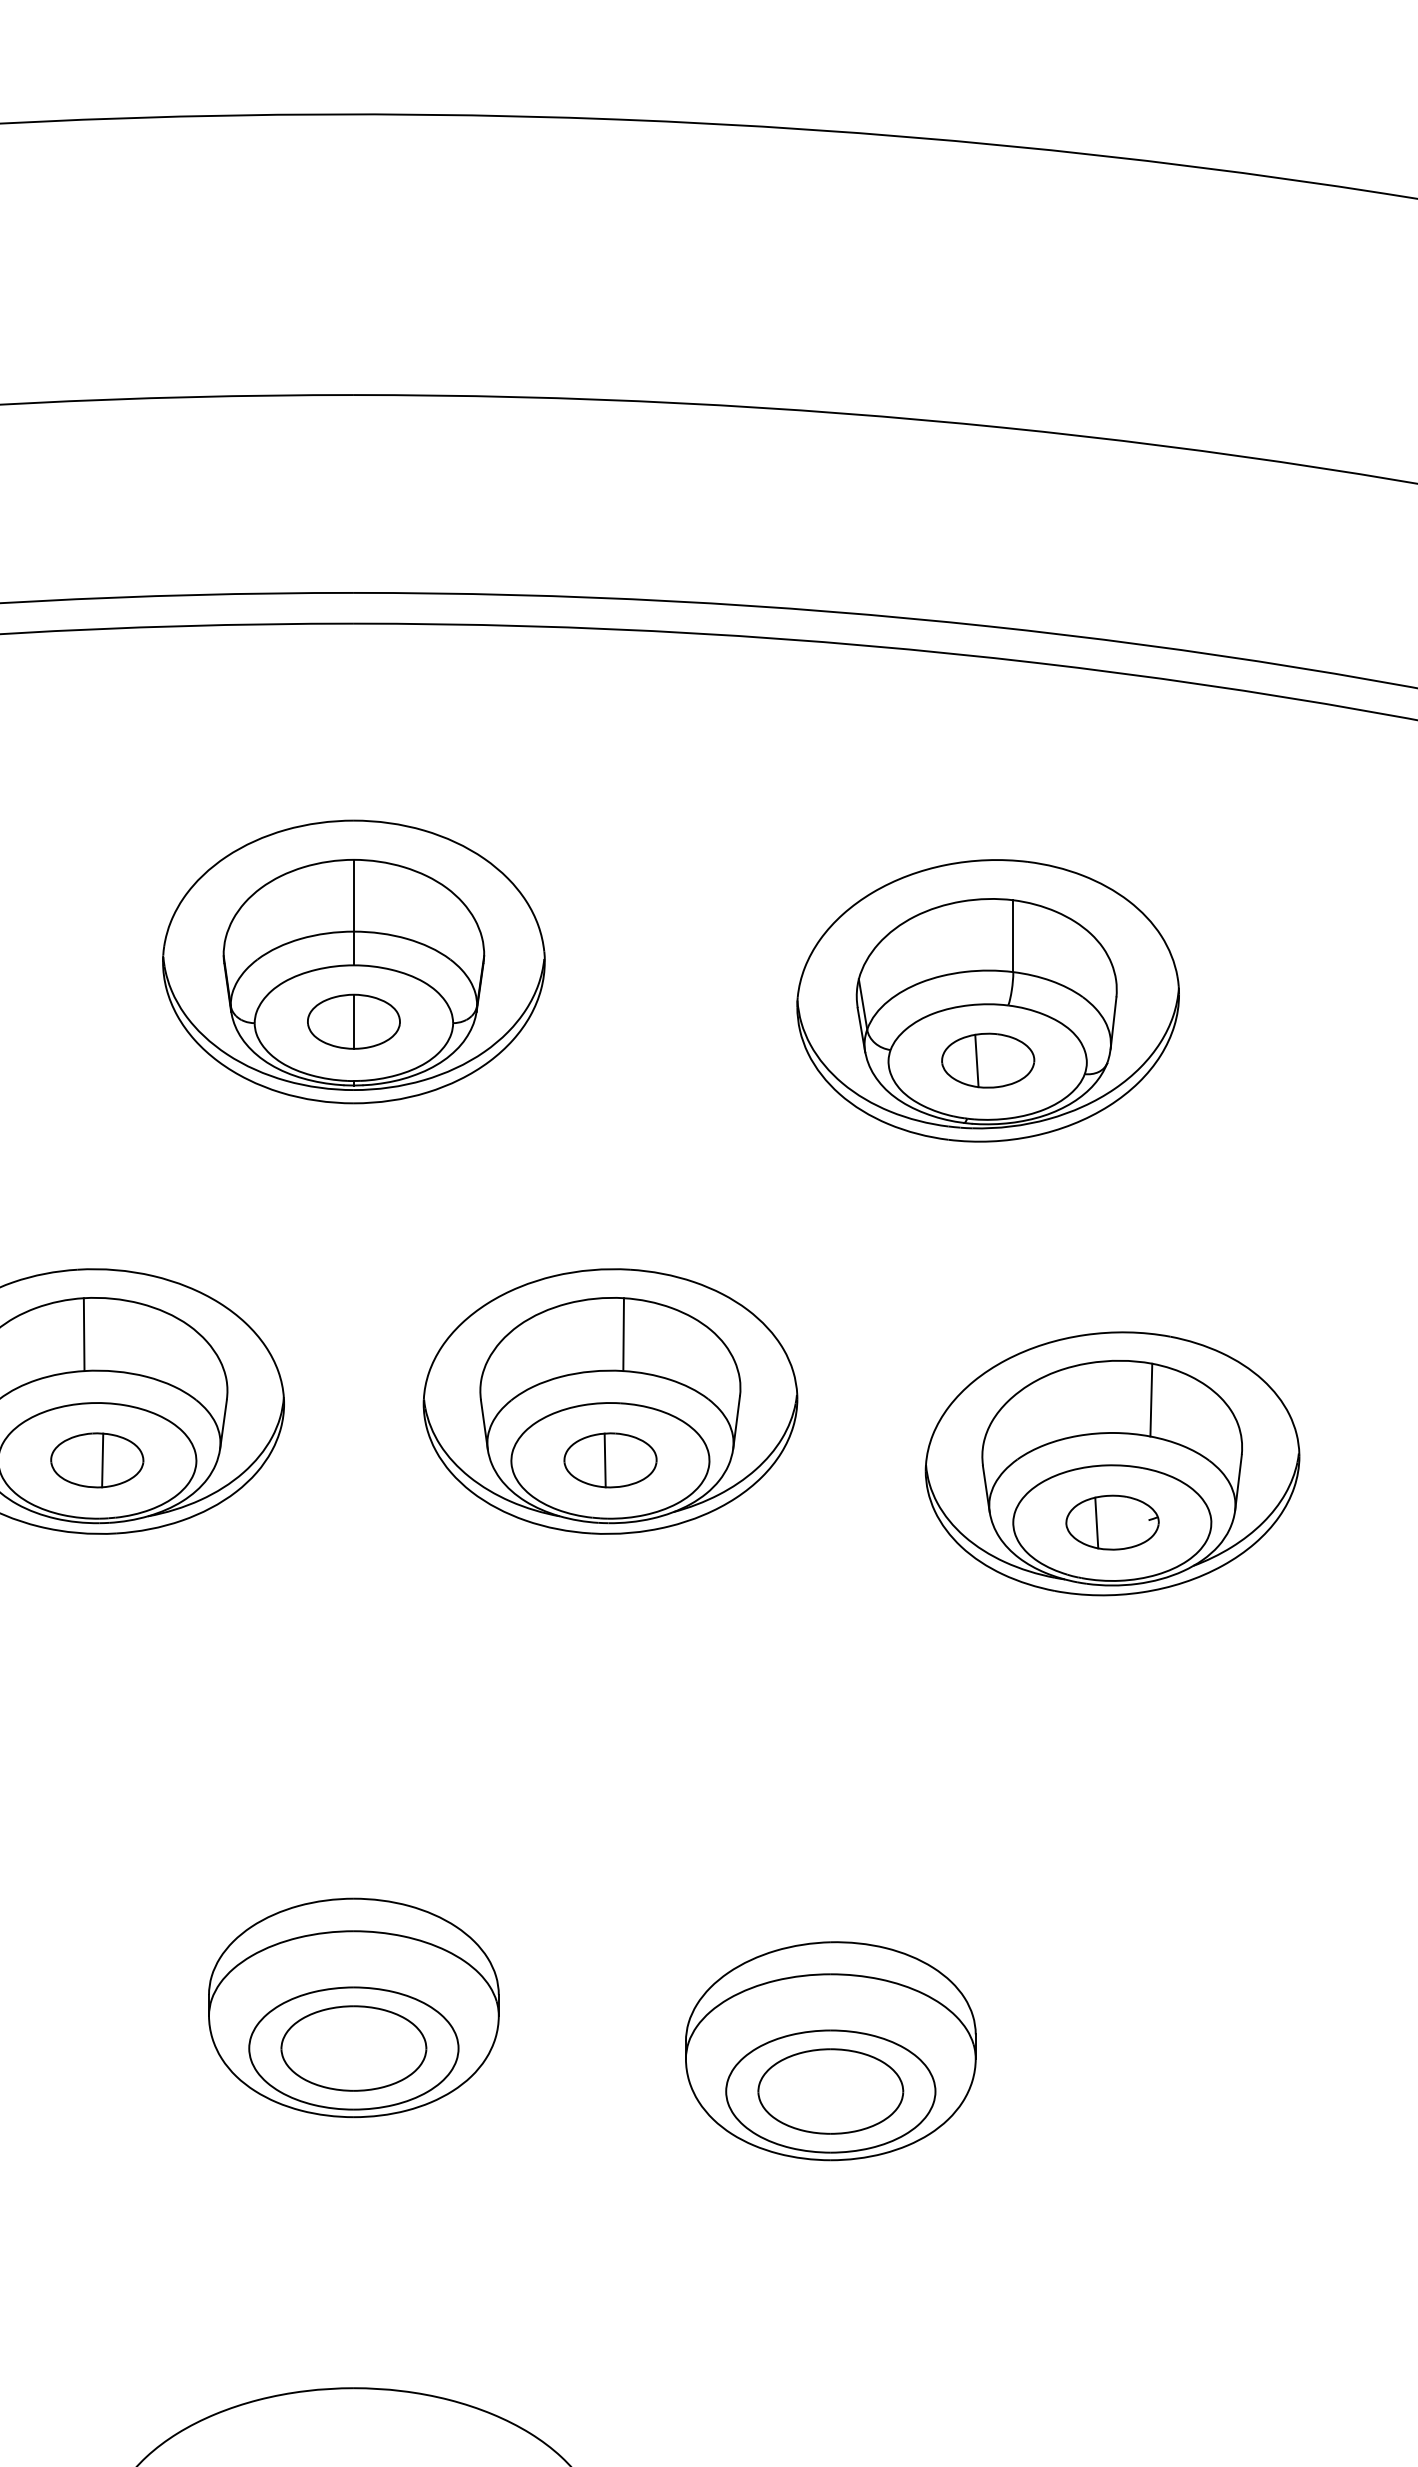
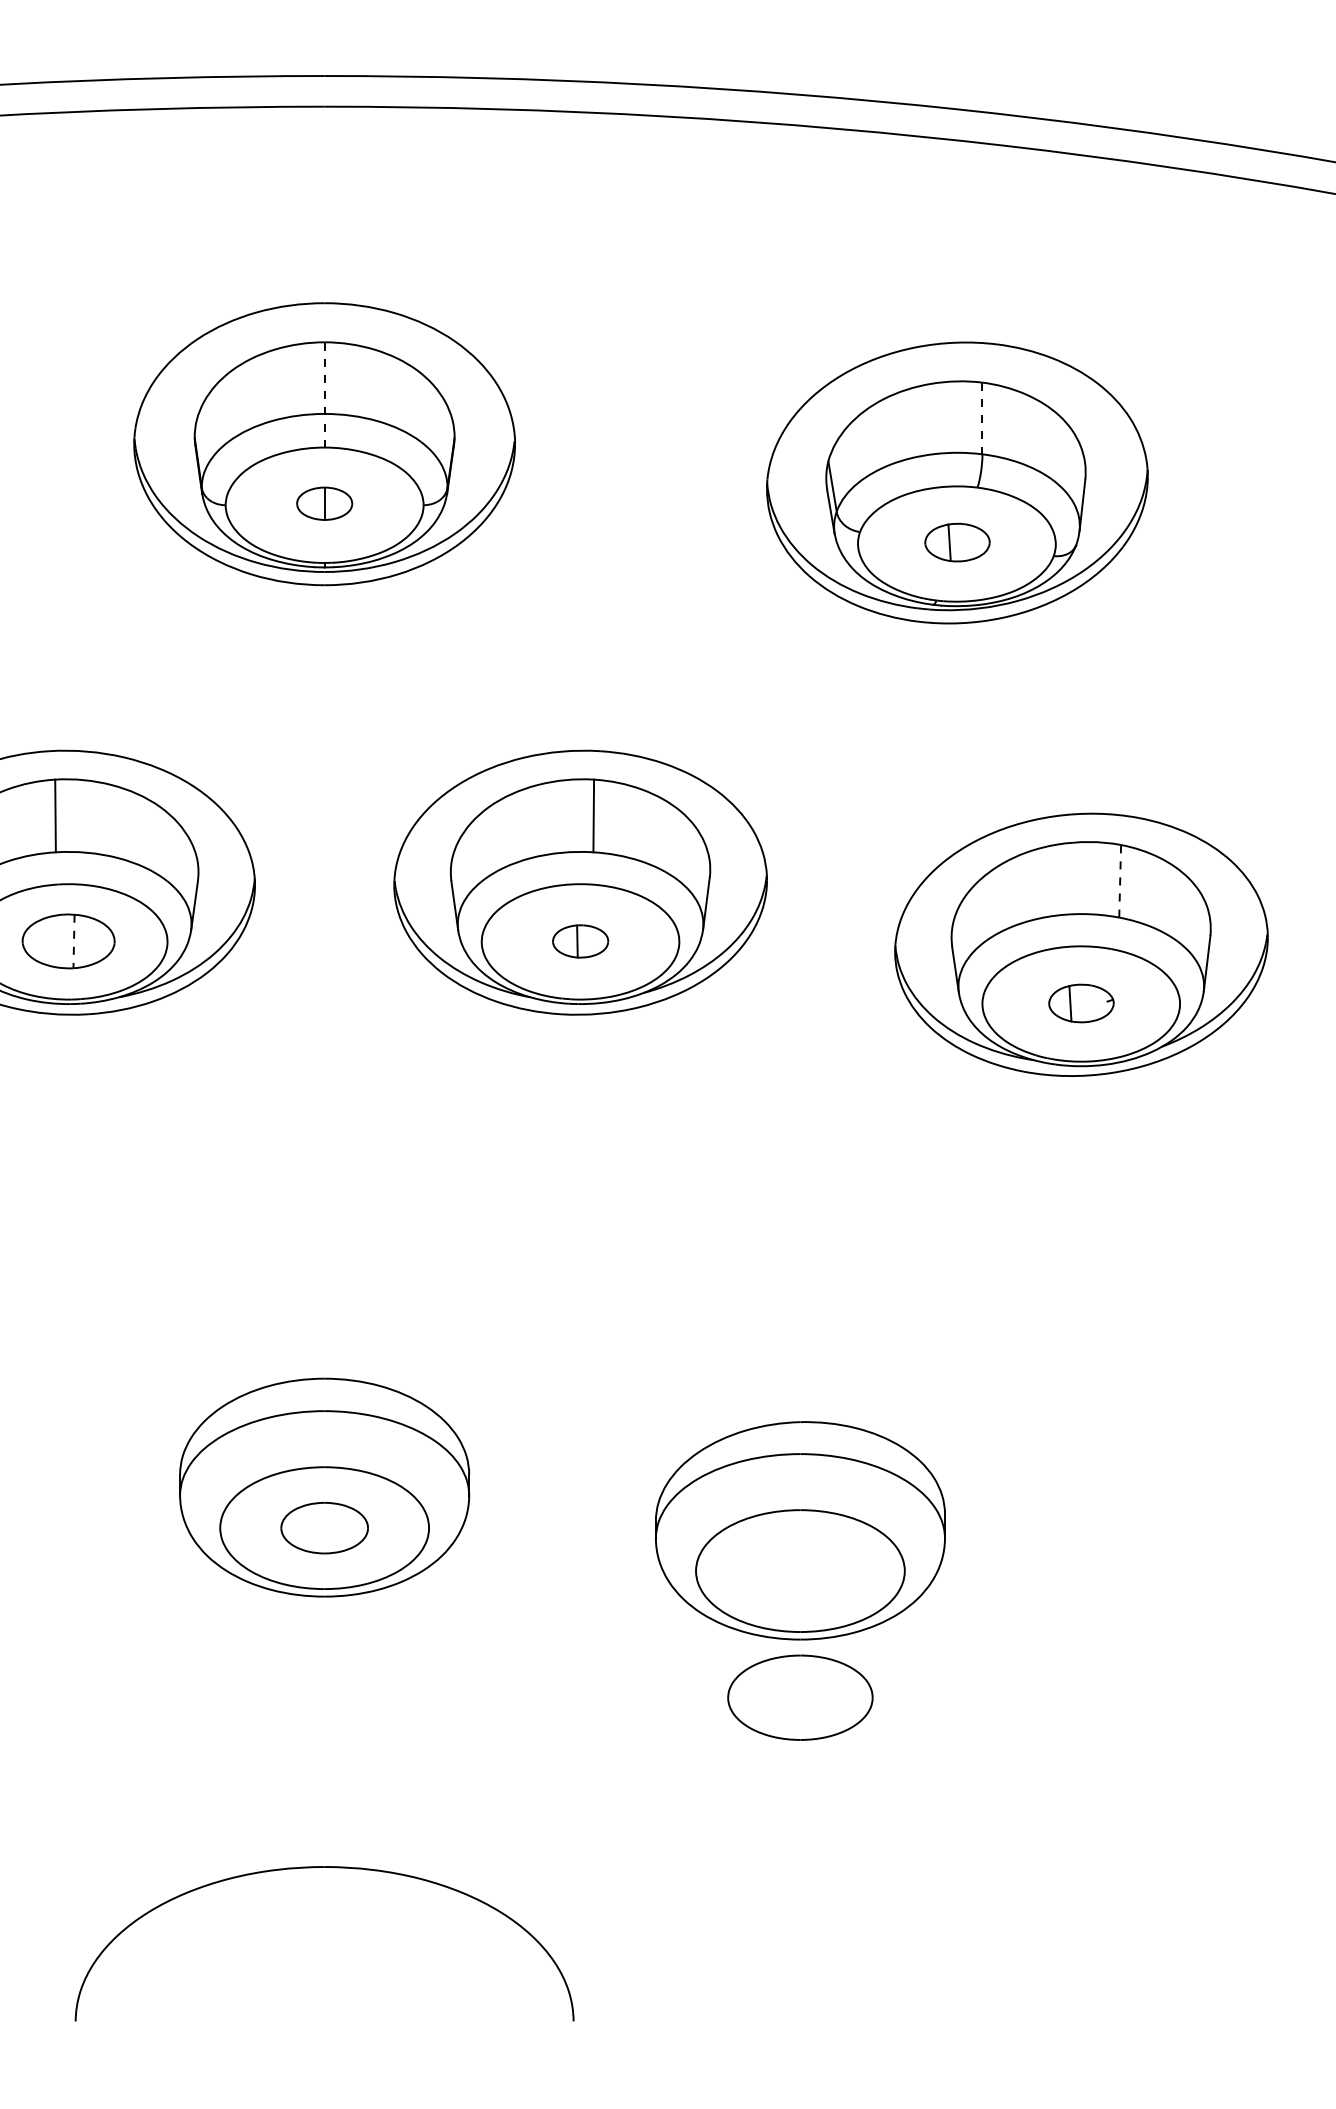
line: (353, 912) -> (324, 394), solid -> dashed
line: (1013, 936) -> (982, 418), solid -> dashed
part: (353, 1021) -> (324, 503), size x0.6
part: (988, 1060) -> (957, 542), size x0.7
line: (1151, 1399) -> (1120, 880), solid -> dashed
line: (102, 1460) -> (73, 941), solid -> dashed
part: (610, 1460) -> (580, 941), size x0.6
part: (1112, 1522) -> (1081, 1003), size x0.7
part: (353, 2048) -> (324, 1528), size x0.6
part: (830, 2091) -> (800, 1697), moved

